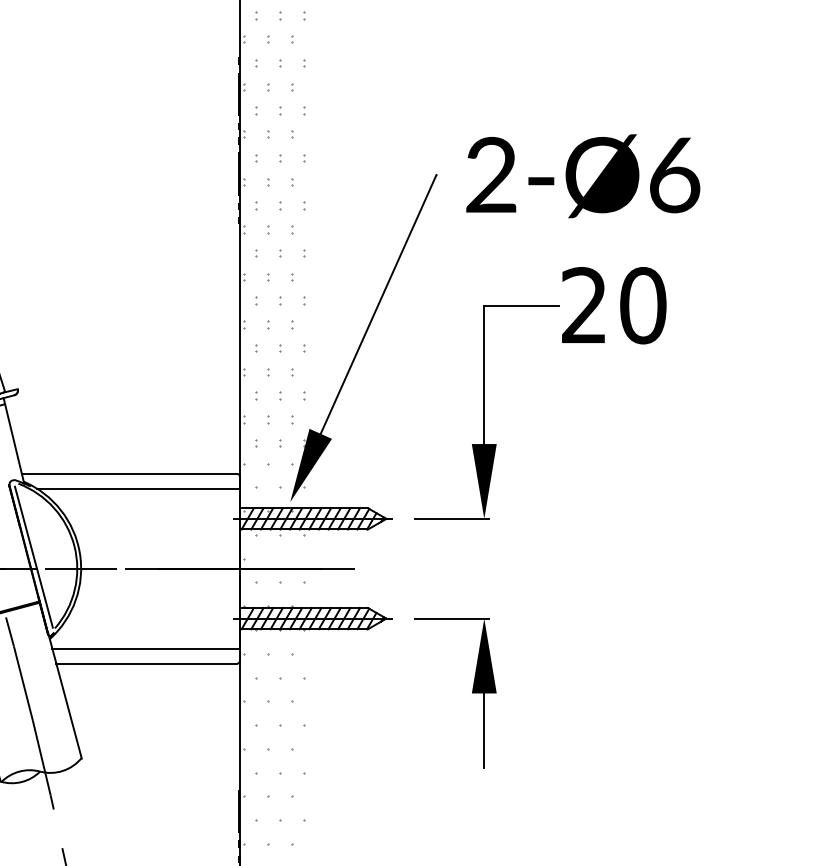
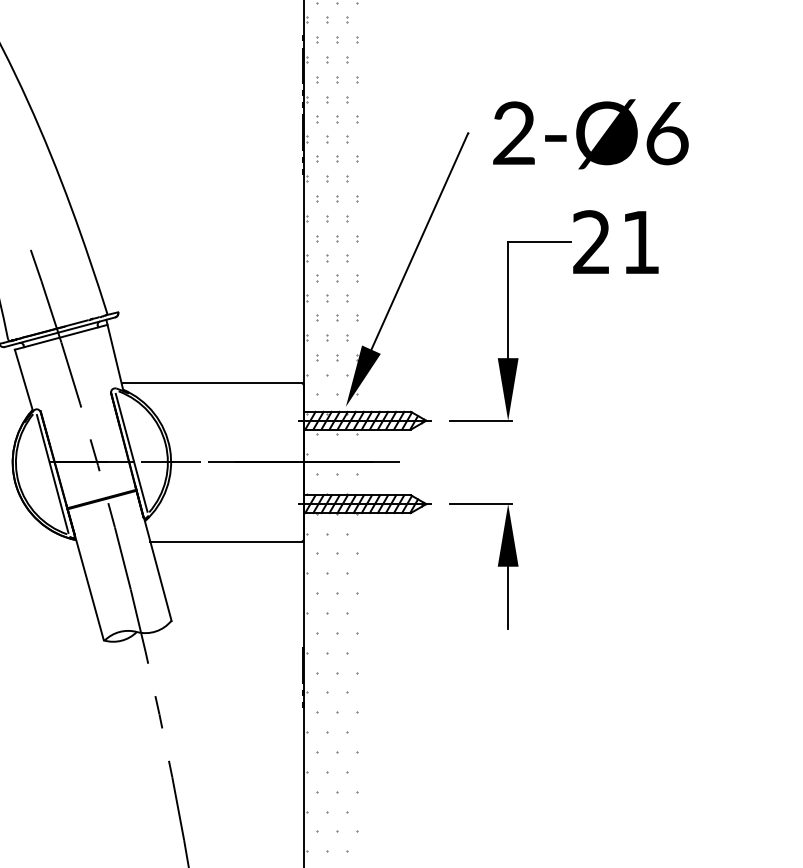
text: (642, 305) -> (640, 242), 20 -> 21
line: (137, 488) -> (218, 395), removed
line: (146, 648) -> (225, 529), removed

